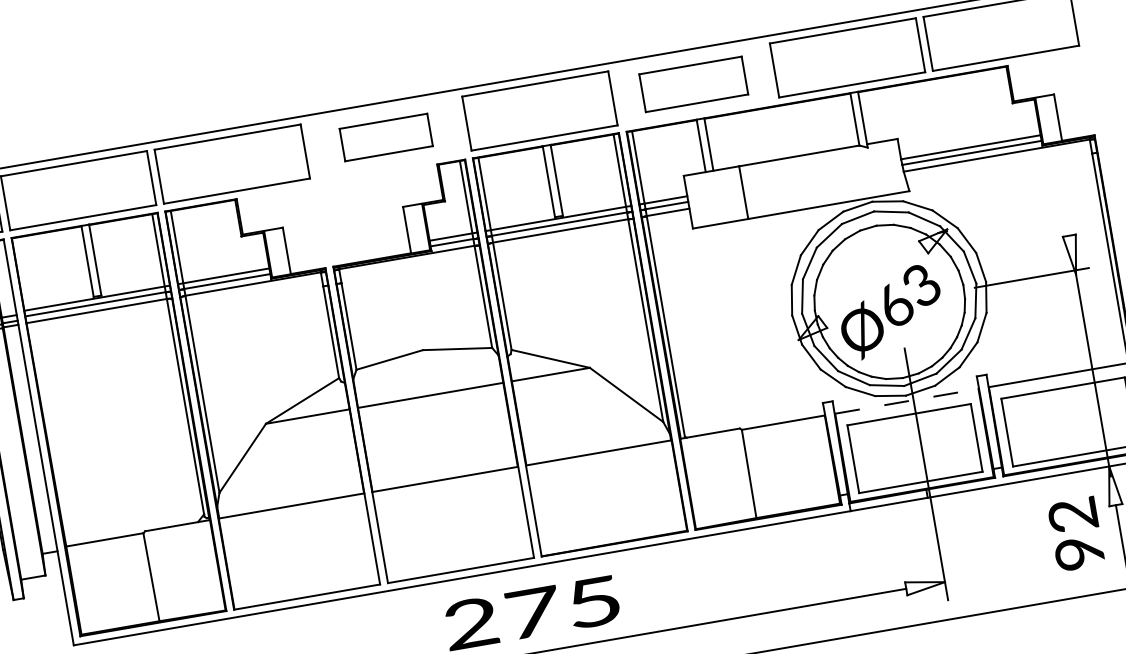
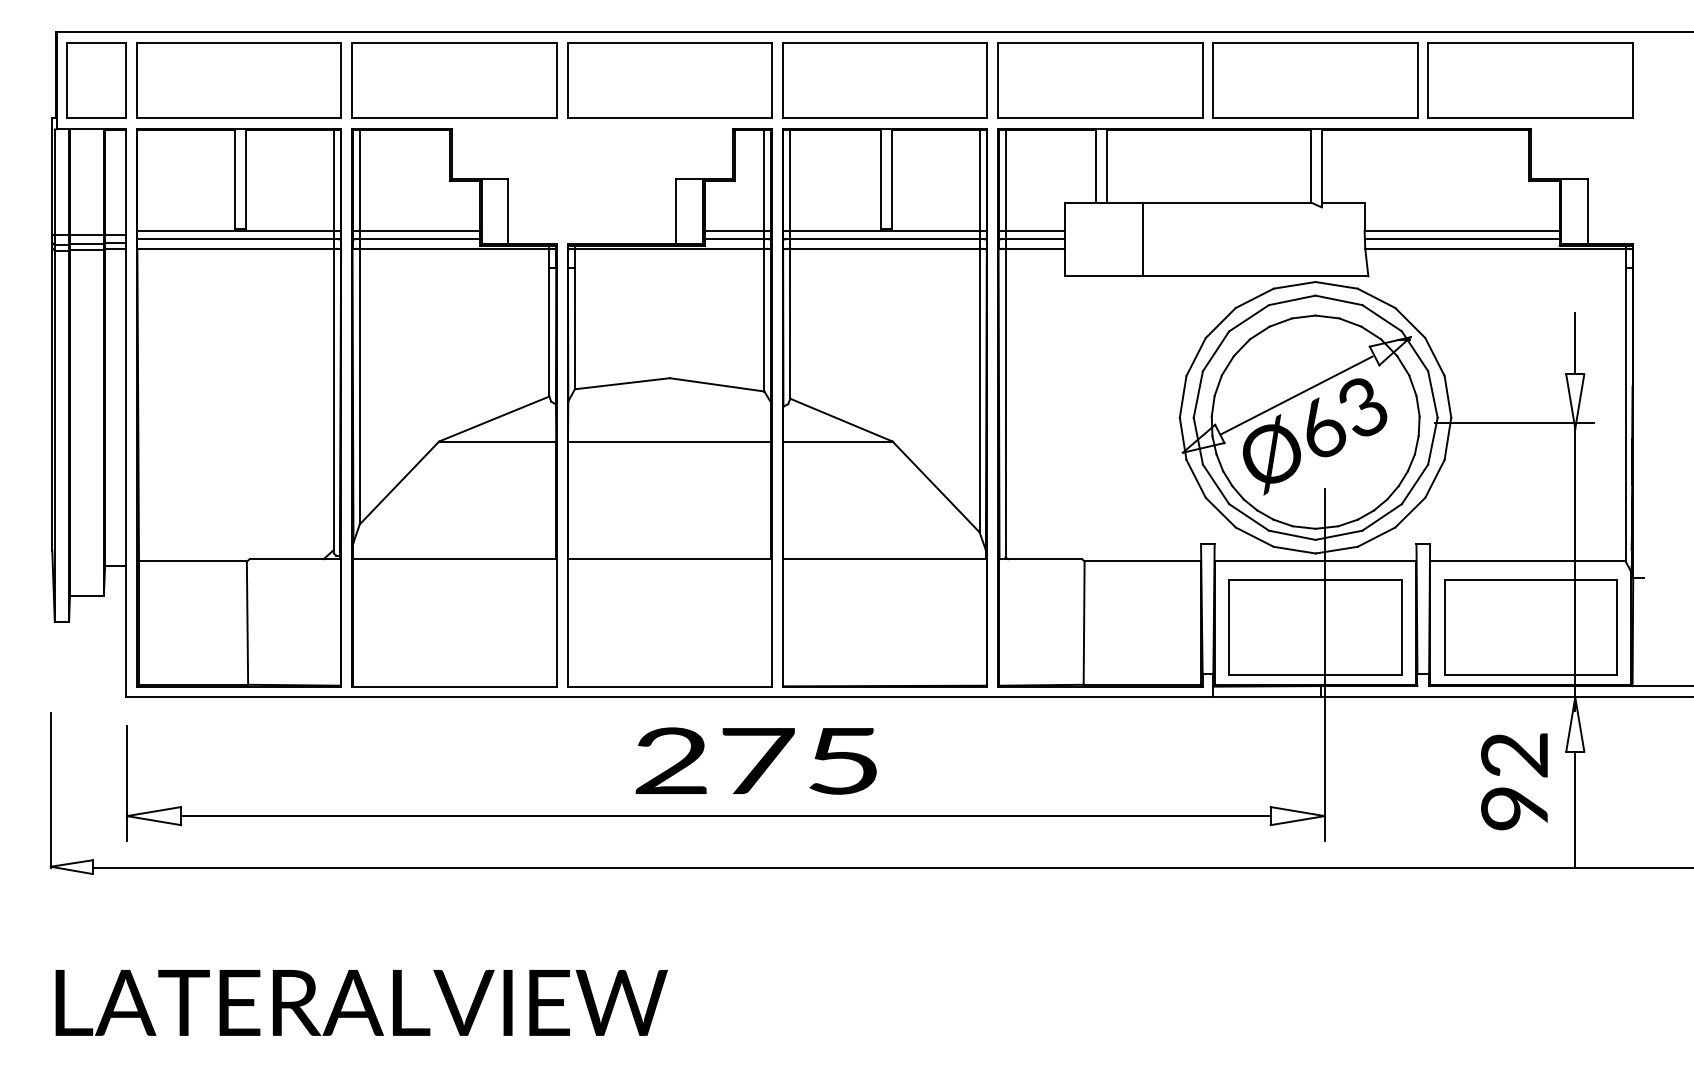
part: (693, 84) -> (1100, 80), size x1.43
part: (385, 137) -> (669, 80), size x1.67
line: (1065, 213) -> (1575, 343), added
line: (872, 285) -> (1296, 395), added
line: (907, 401) -> (1316, 561), dashed -> solid

